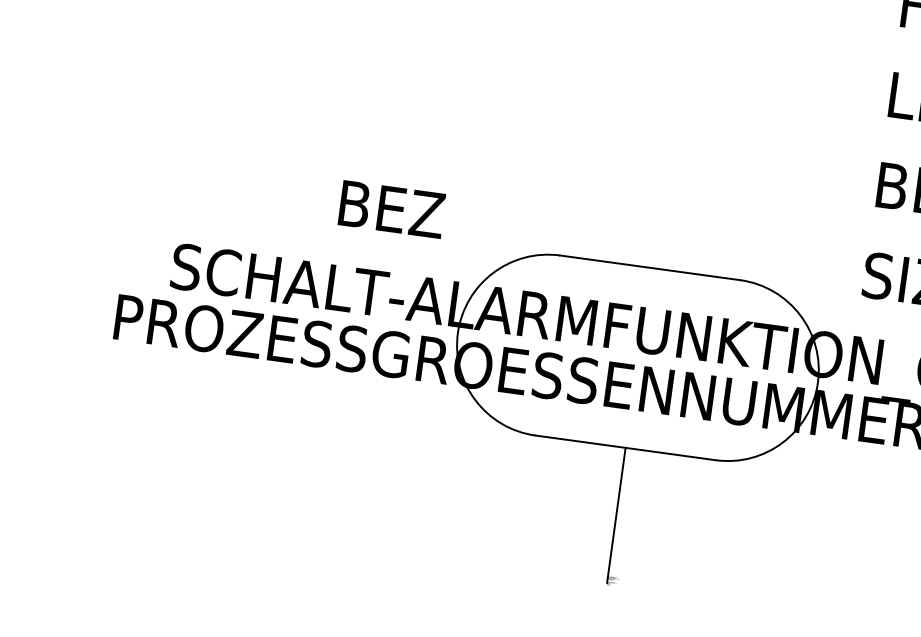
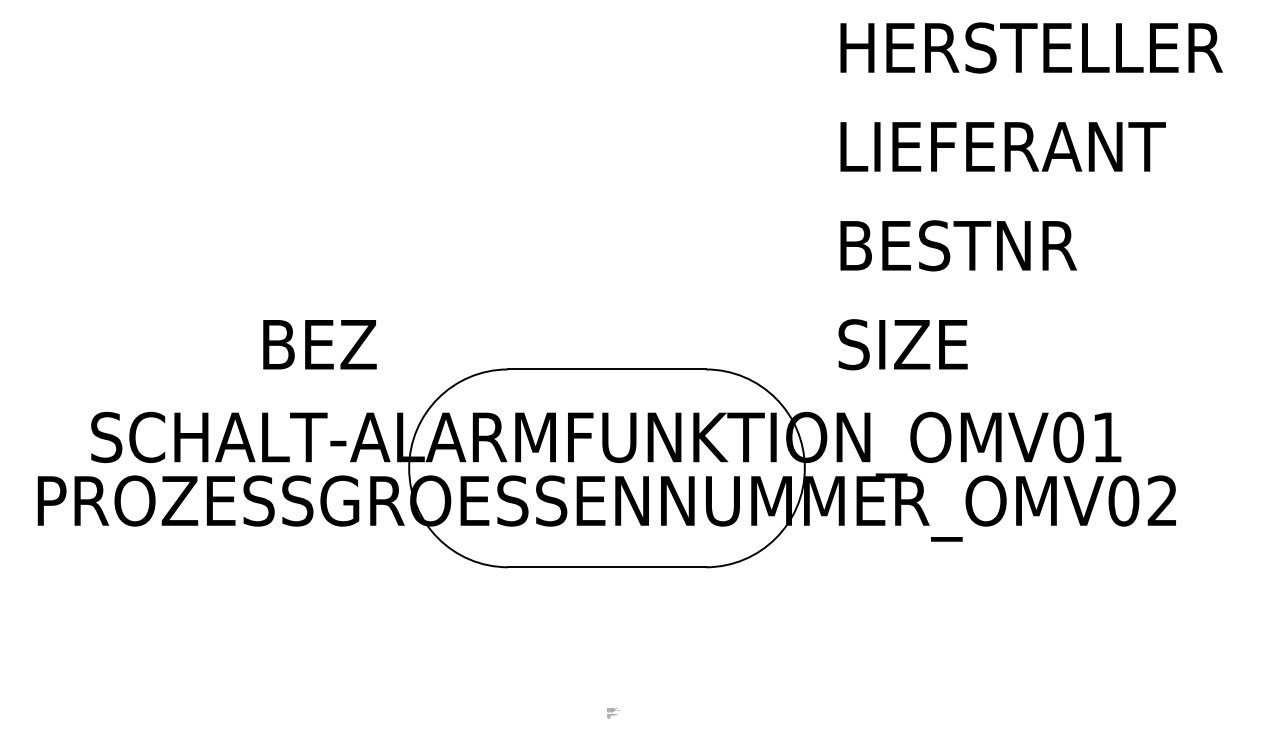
line: (616, 515) -> (607, 641), removed

